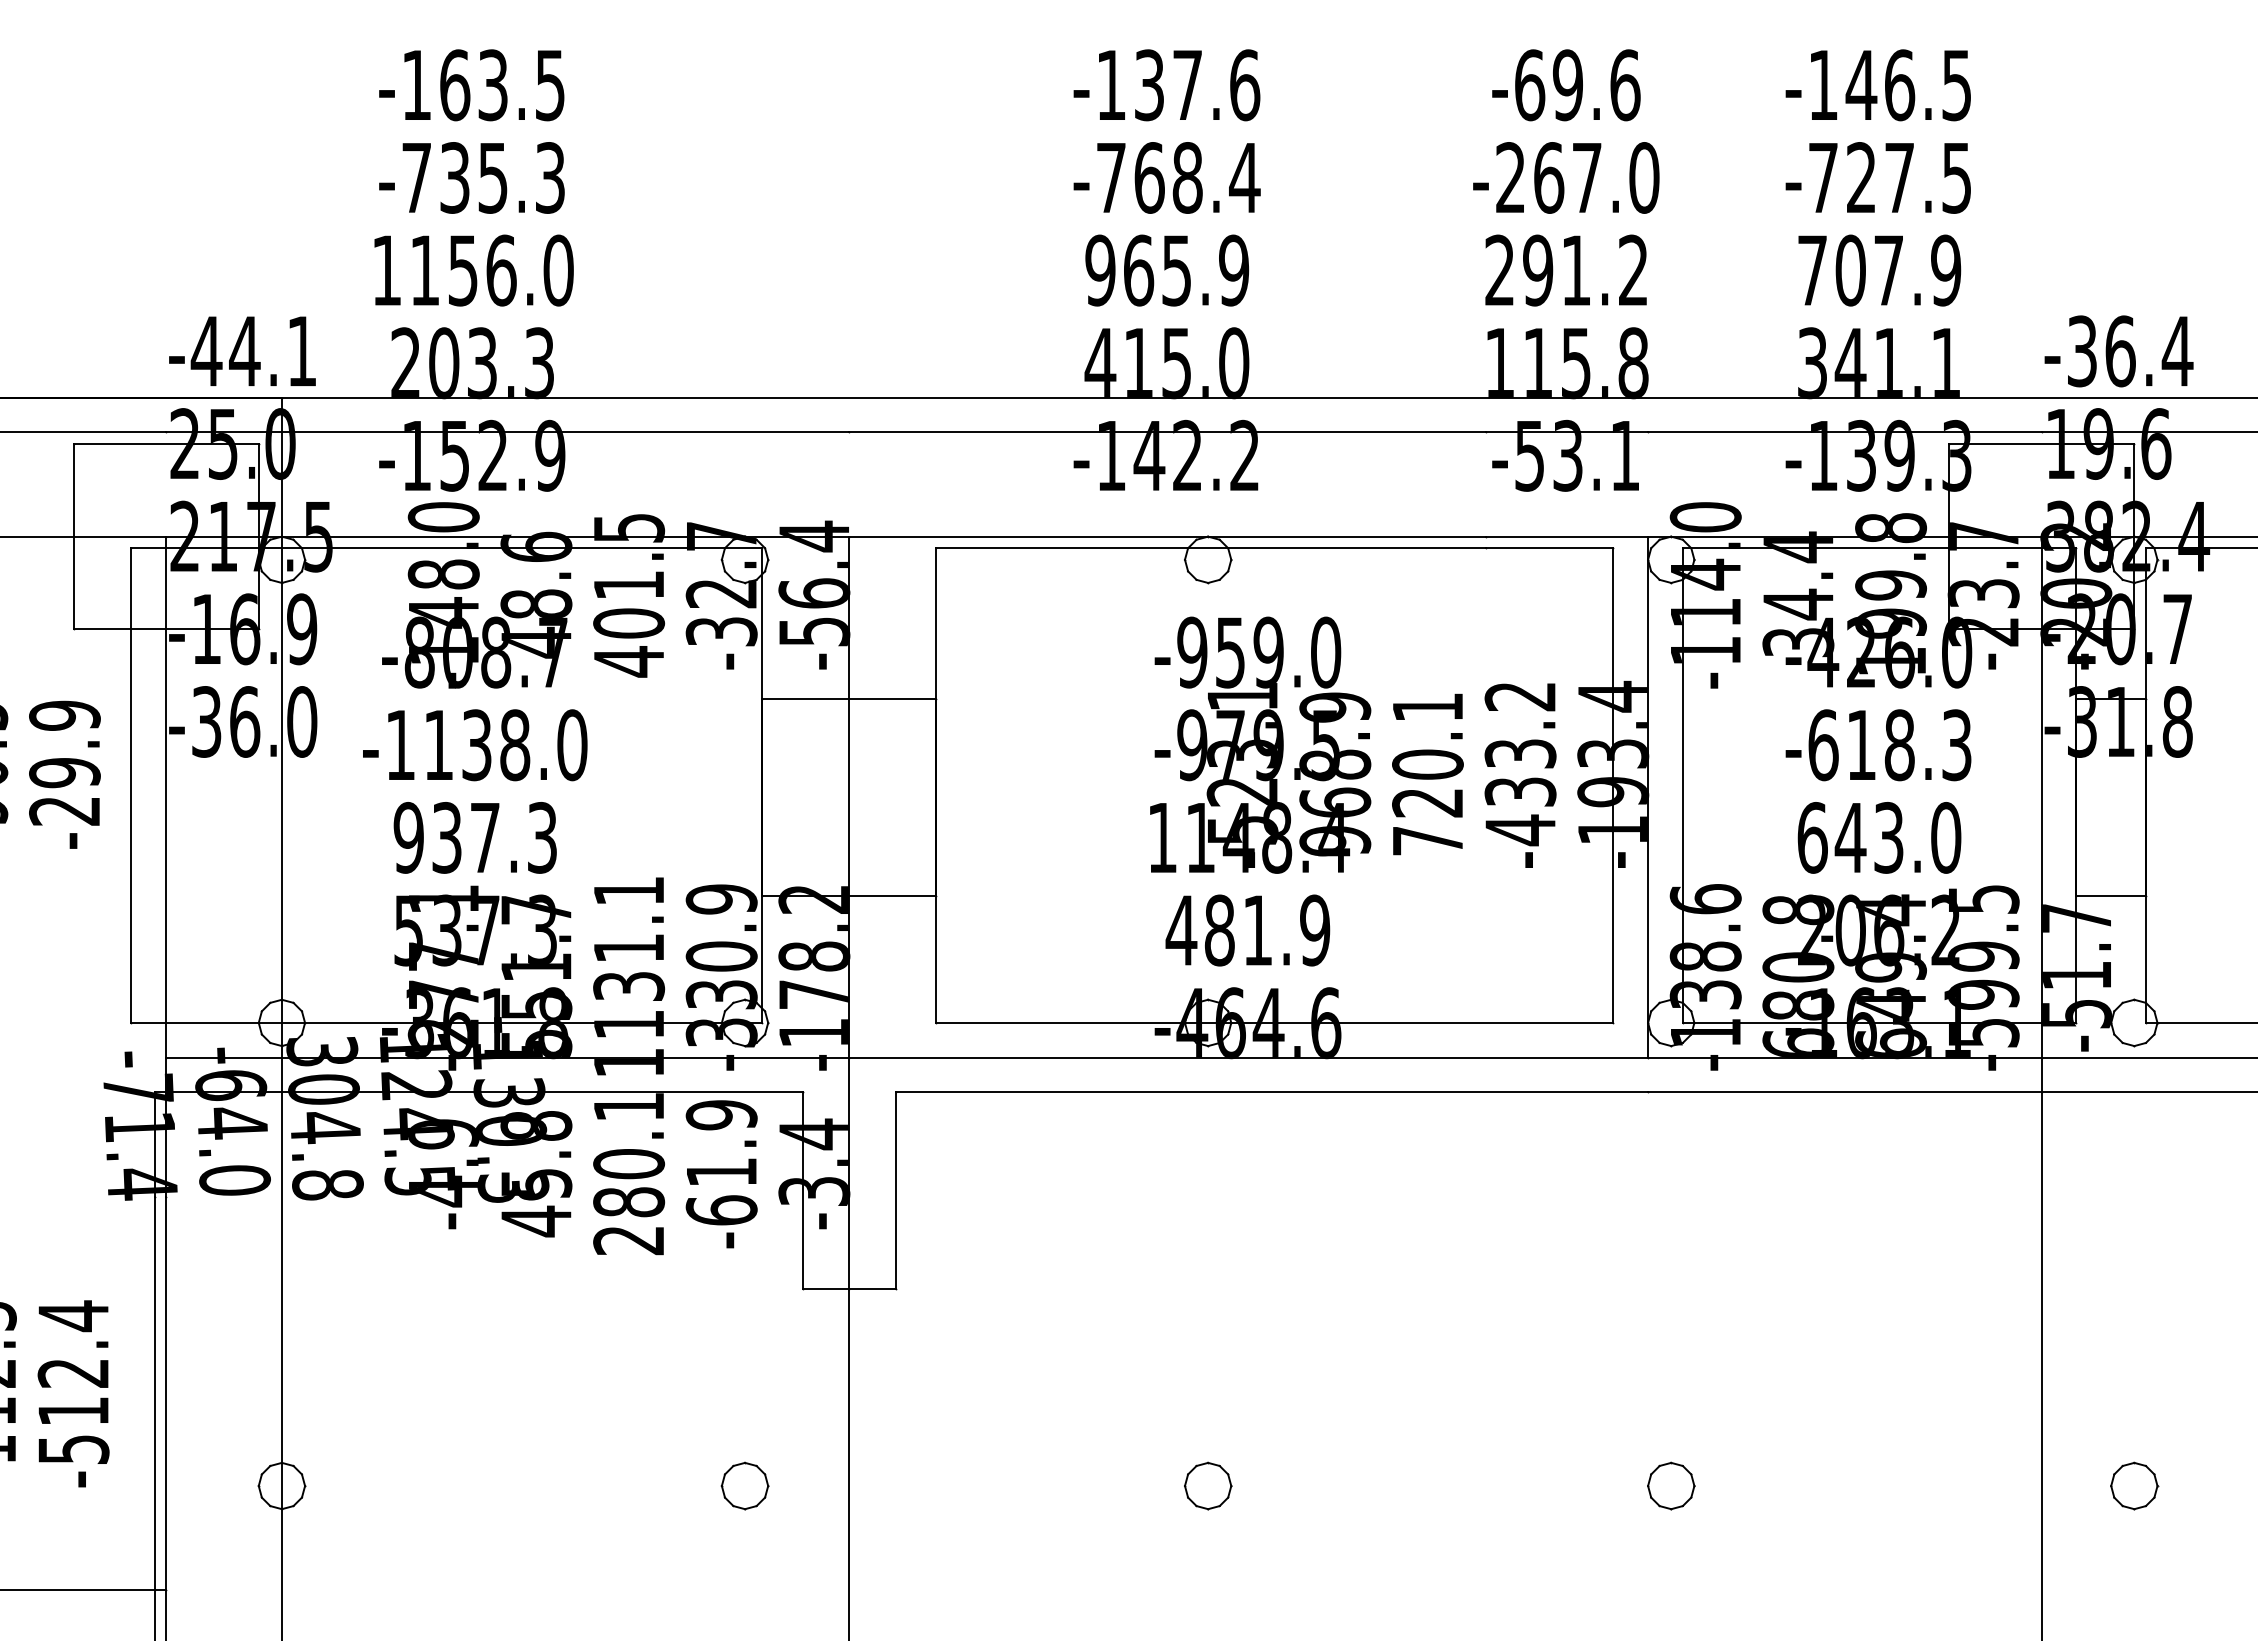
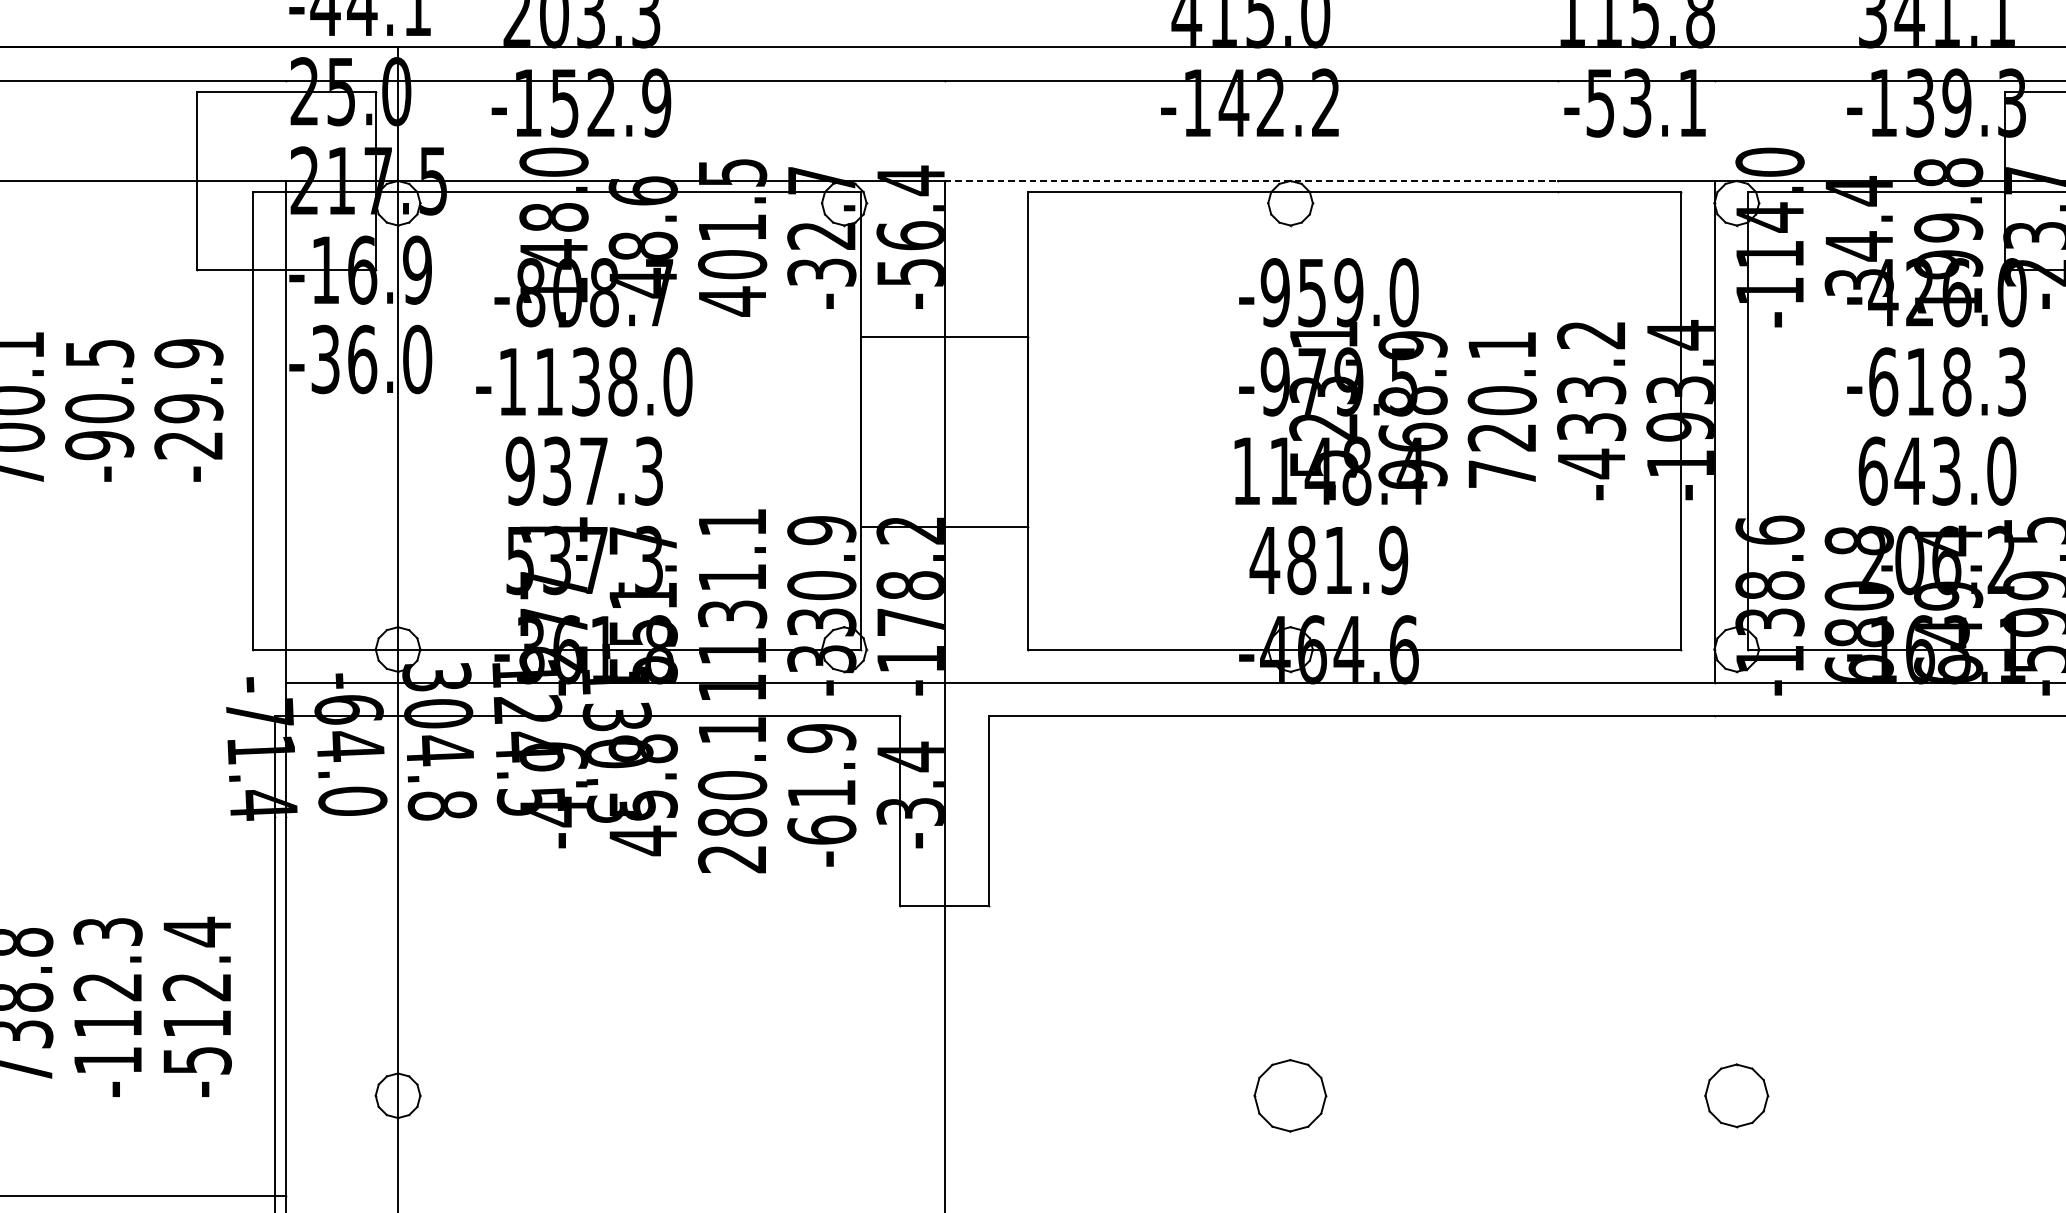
line: (1168, 536) -> (1252, 180), solid -> dashed
part: (744, 1485) -> (843, 1095), removed
part: (1208, 1485) -> (1290, 1095), size x1.6
part: (1671, 1485) -> (1737, 1095), size x1.4

